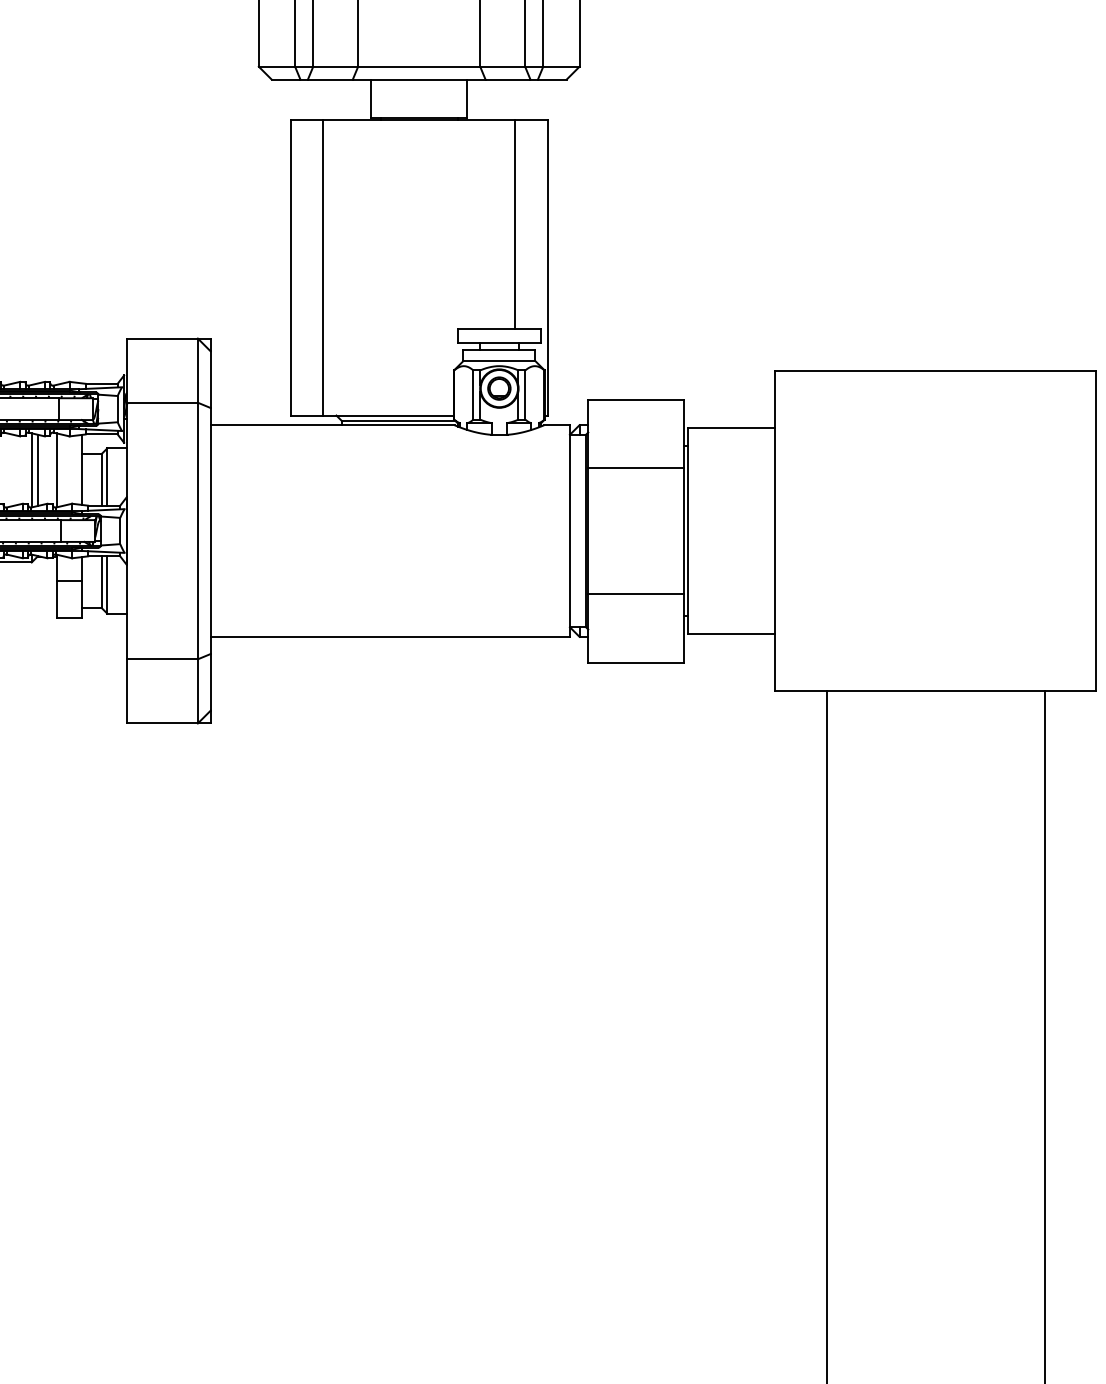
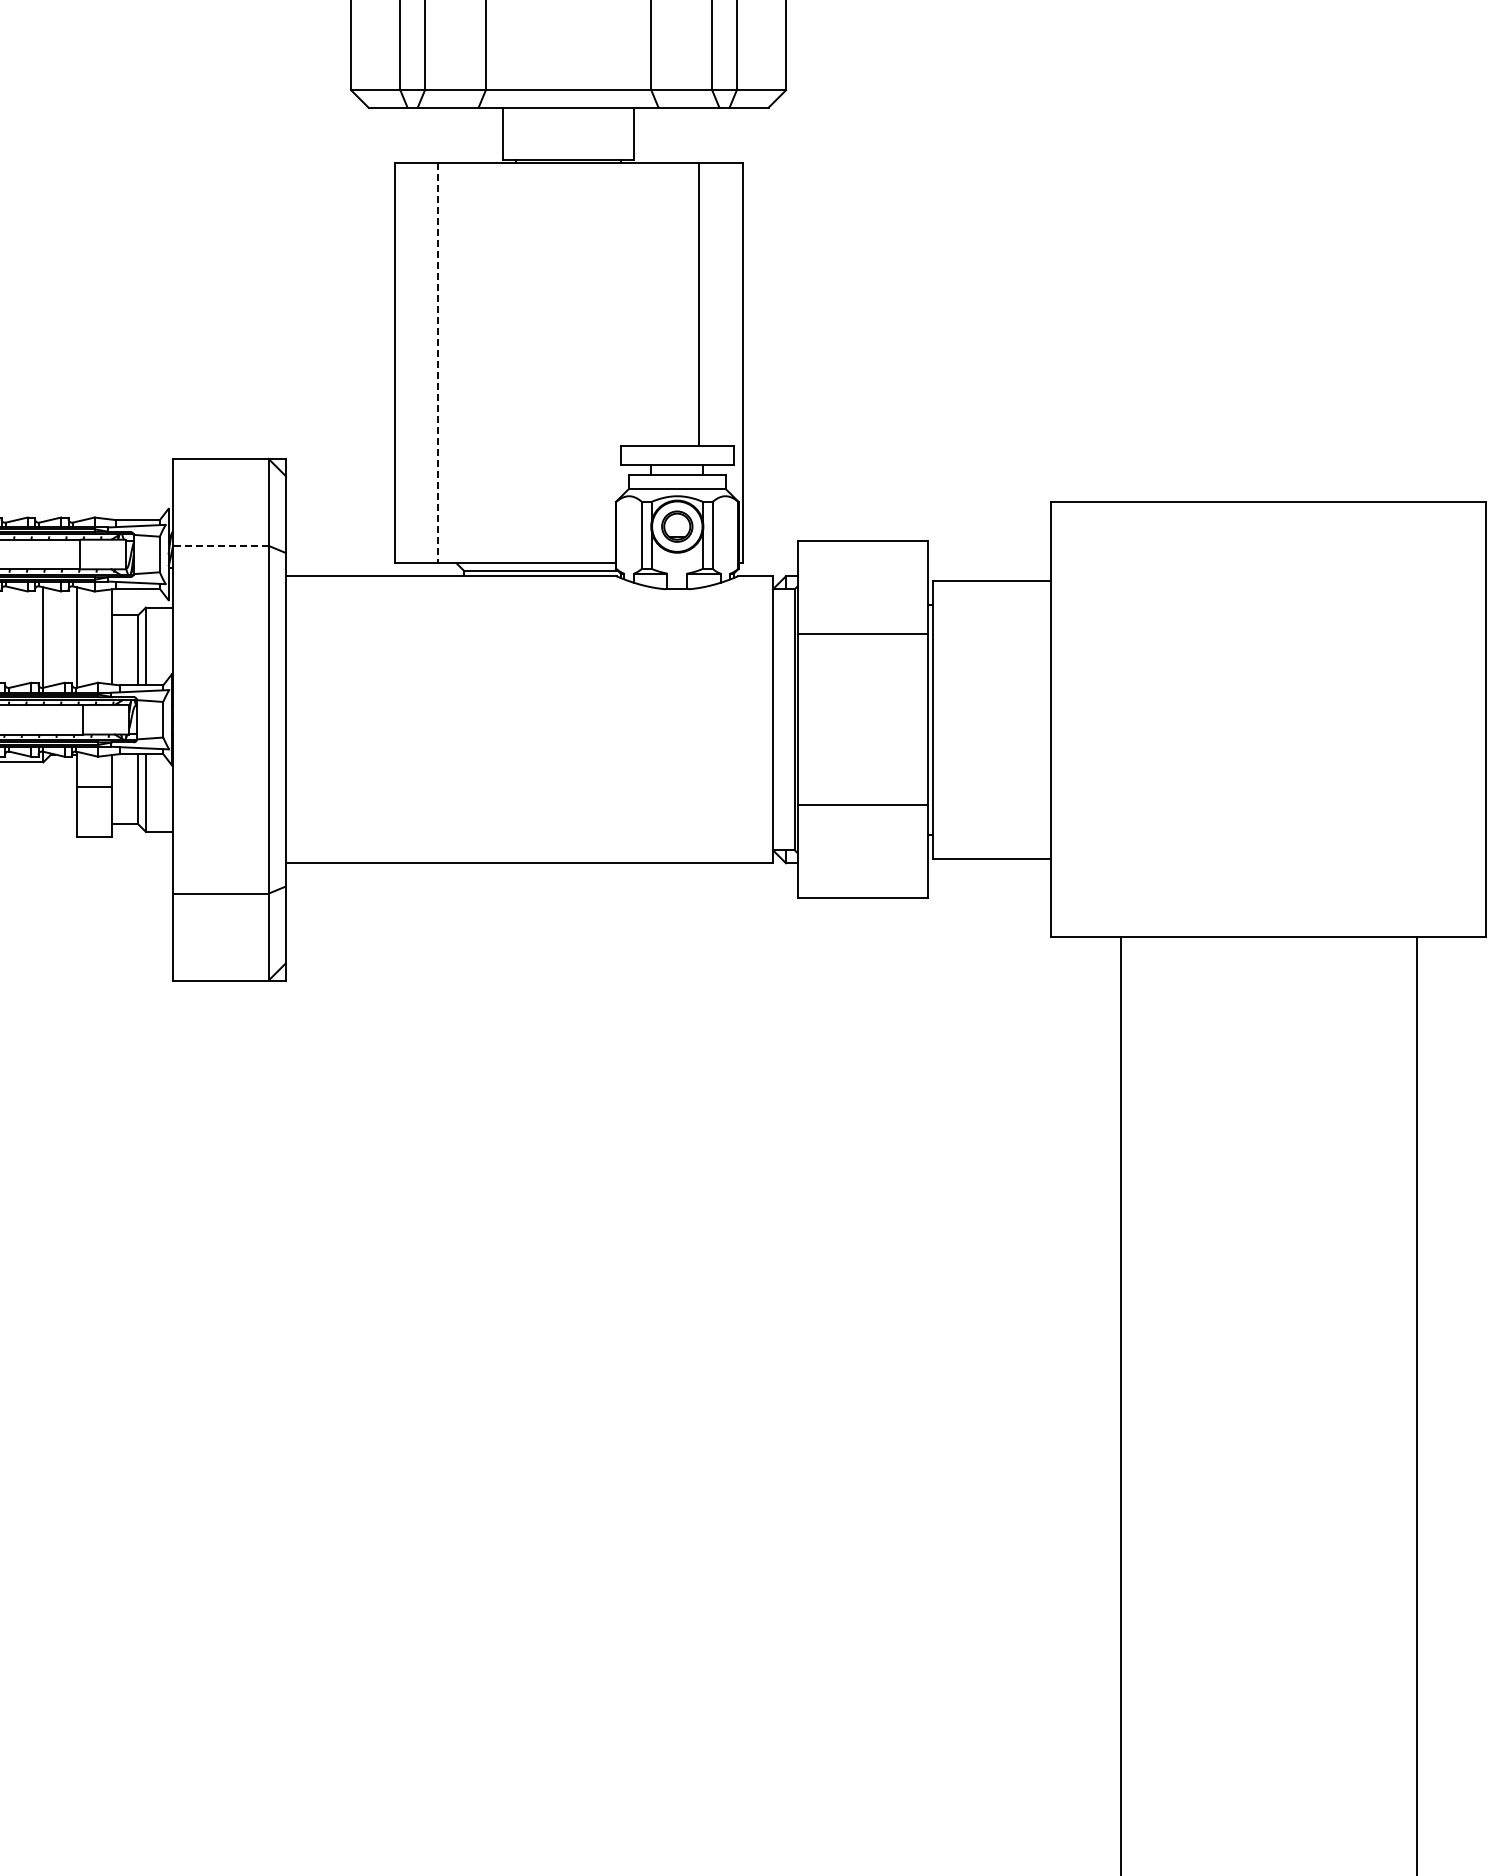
line: (323, 268) -> (438, 363), solid -> dashed
line: (162, 402) -> (220, 545), solid -> dashed
line: (37, 470) -> (51, 637), removed

